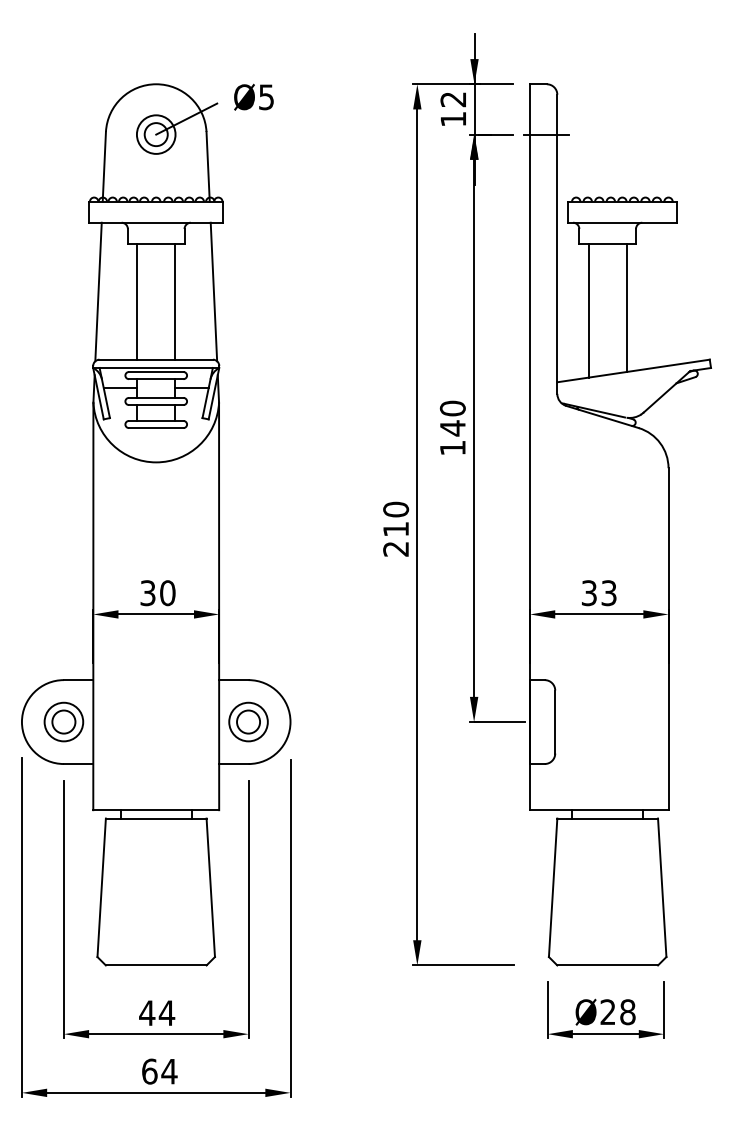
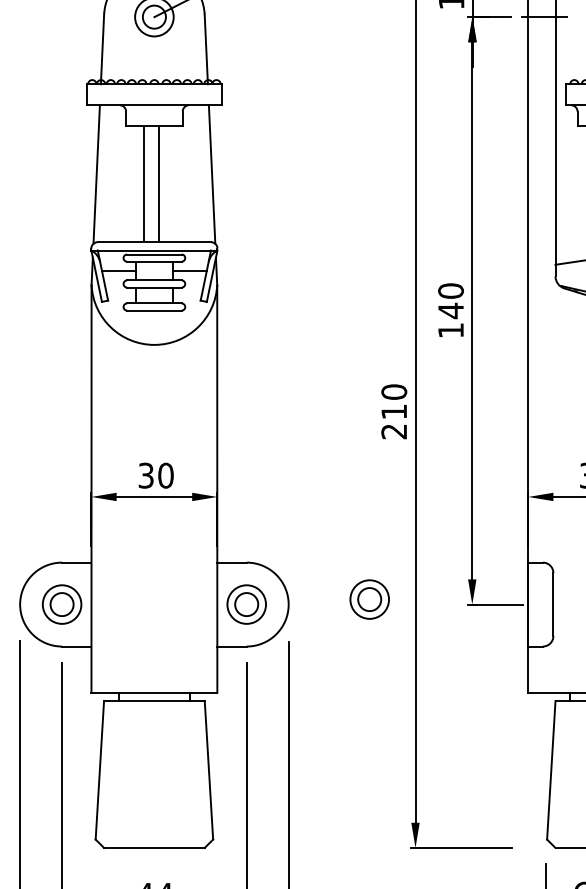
line: (137, 301) -> (158, 184), moved
line: (175, 301) -> (144, 184), moved
part: (371, 716) -> (369, 599), added

